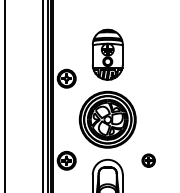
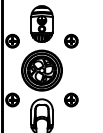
part: (148, 78) -> (71, 41), added
part: (148, 160) -> (71, 99), size x1.43

